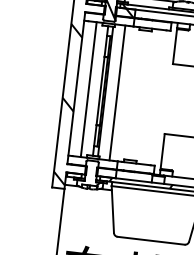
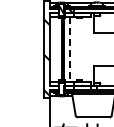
line: (87, 89) -> (55, 49), removed
line: (117, 93) -> (69, 49), solid -> dashed

